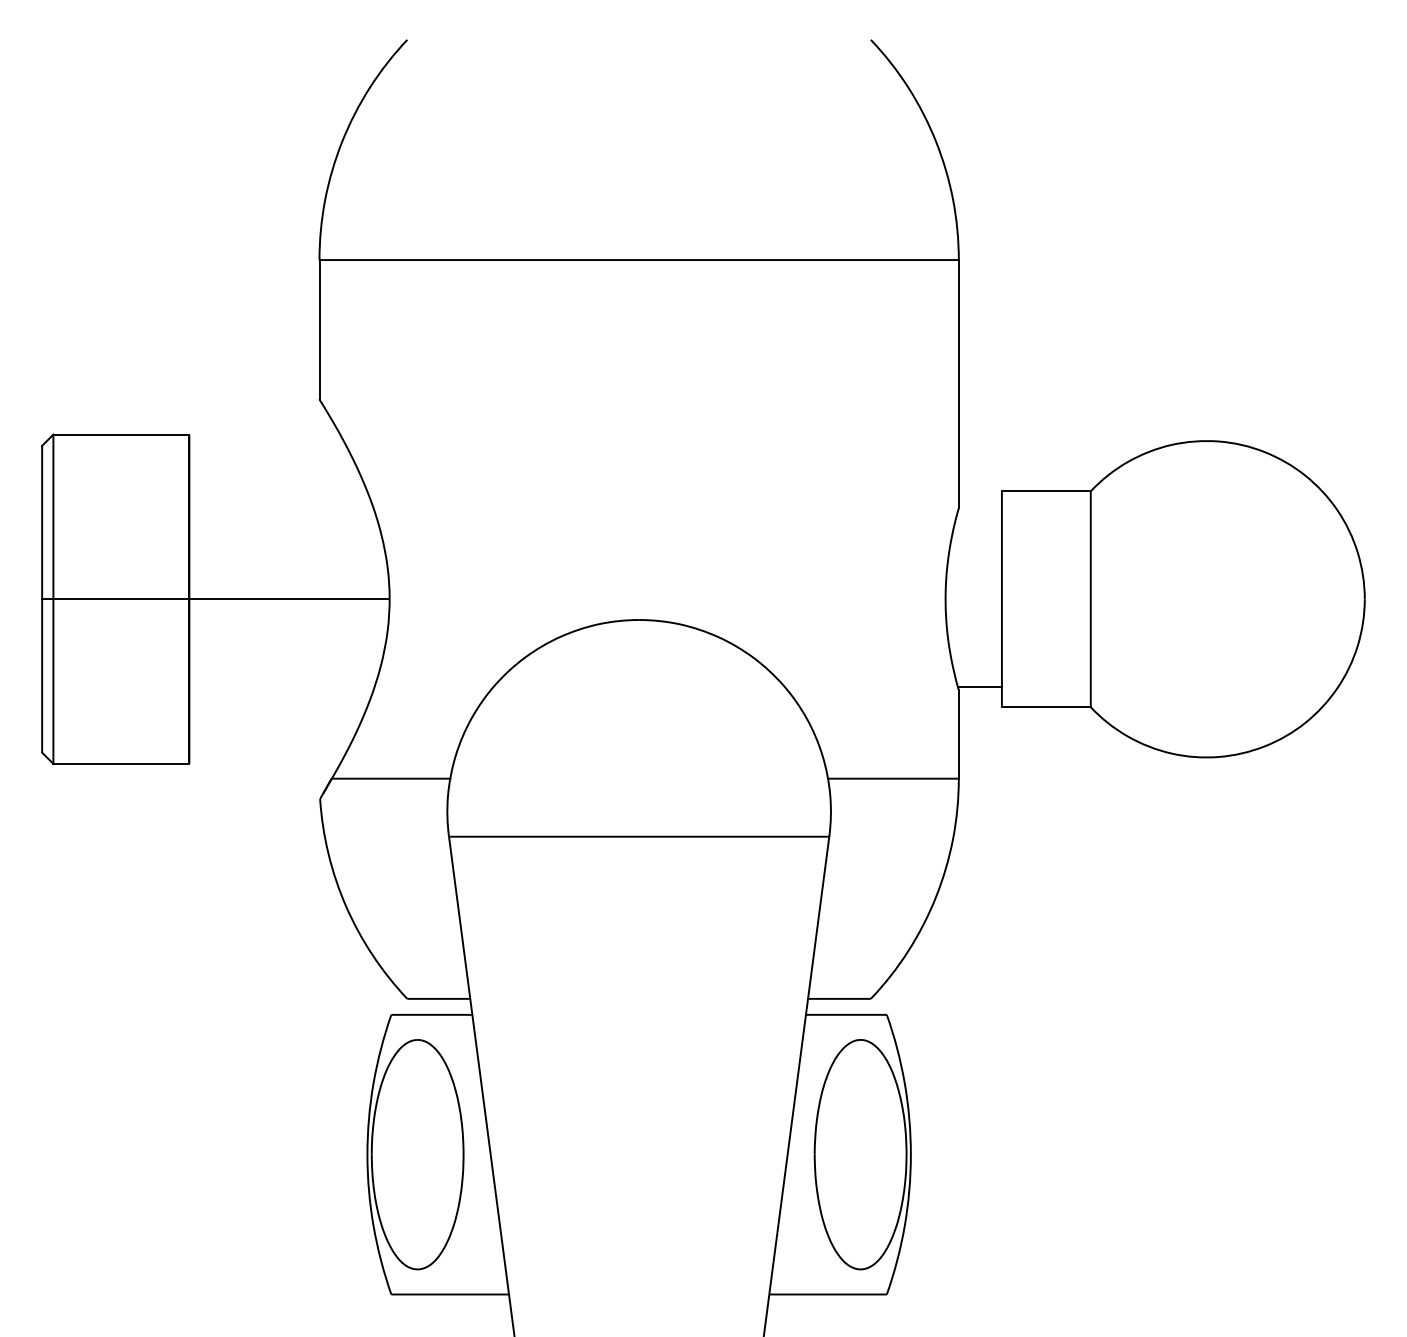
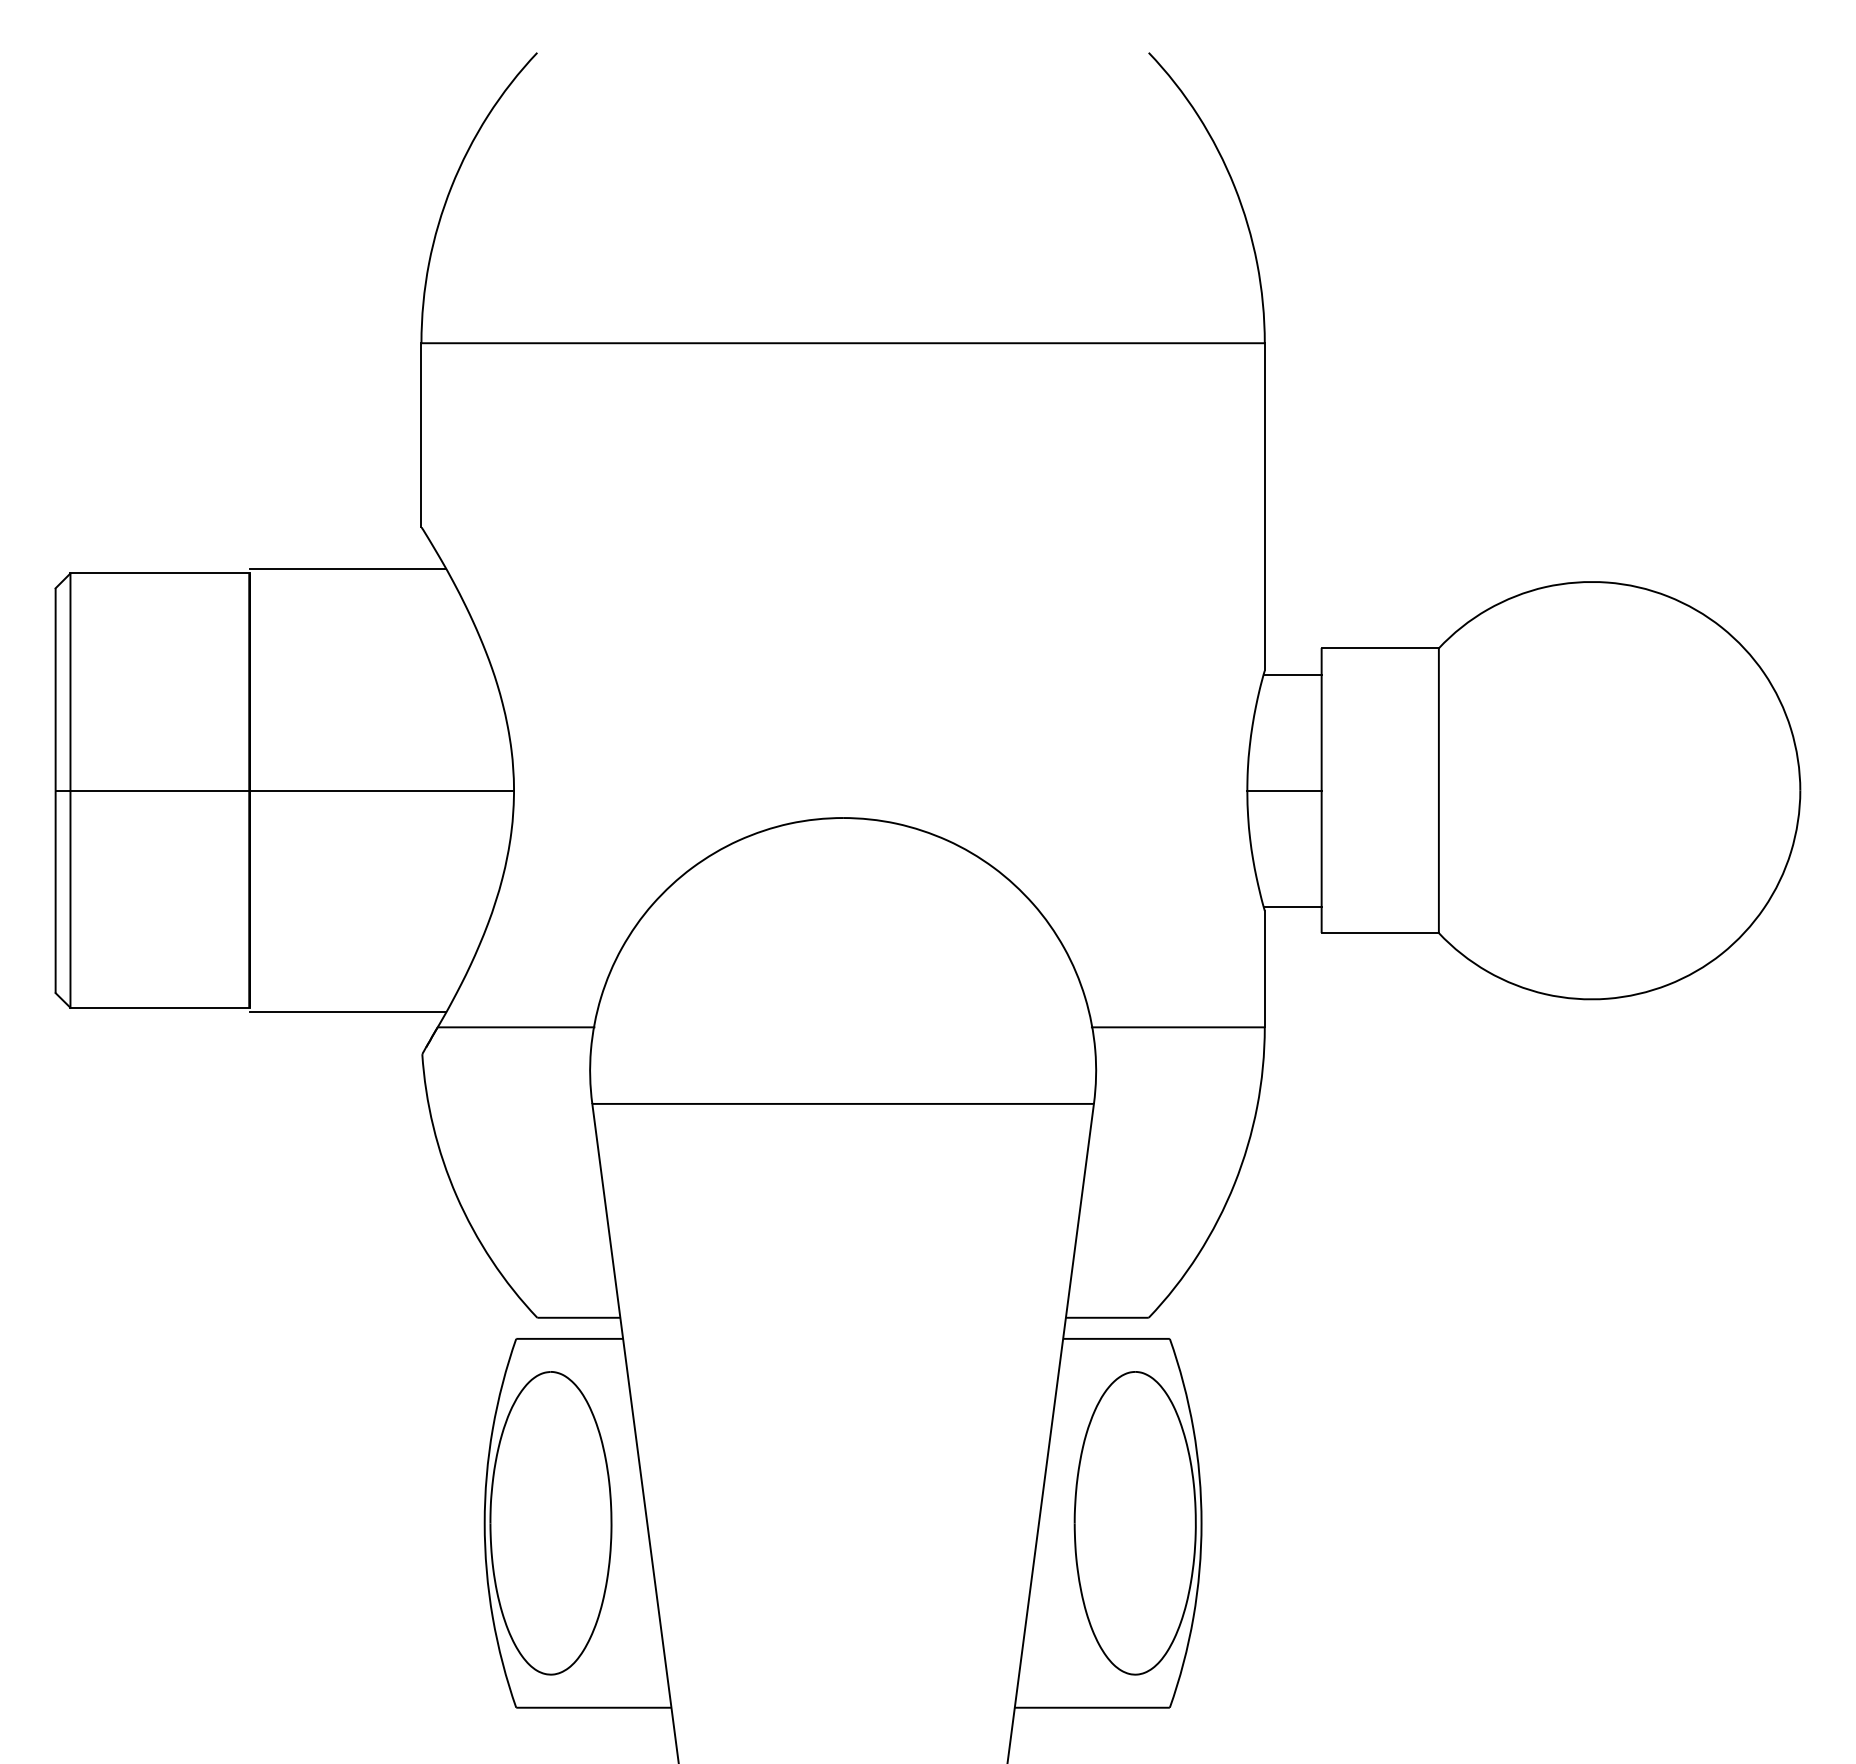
line: (263, 431) -> (347, 569), added
line: (979, 511) -> (1292, 674), added
line: (973, 599) -> (1284, 790), added
line: (263, 766) -> (347, 1011), added

